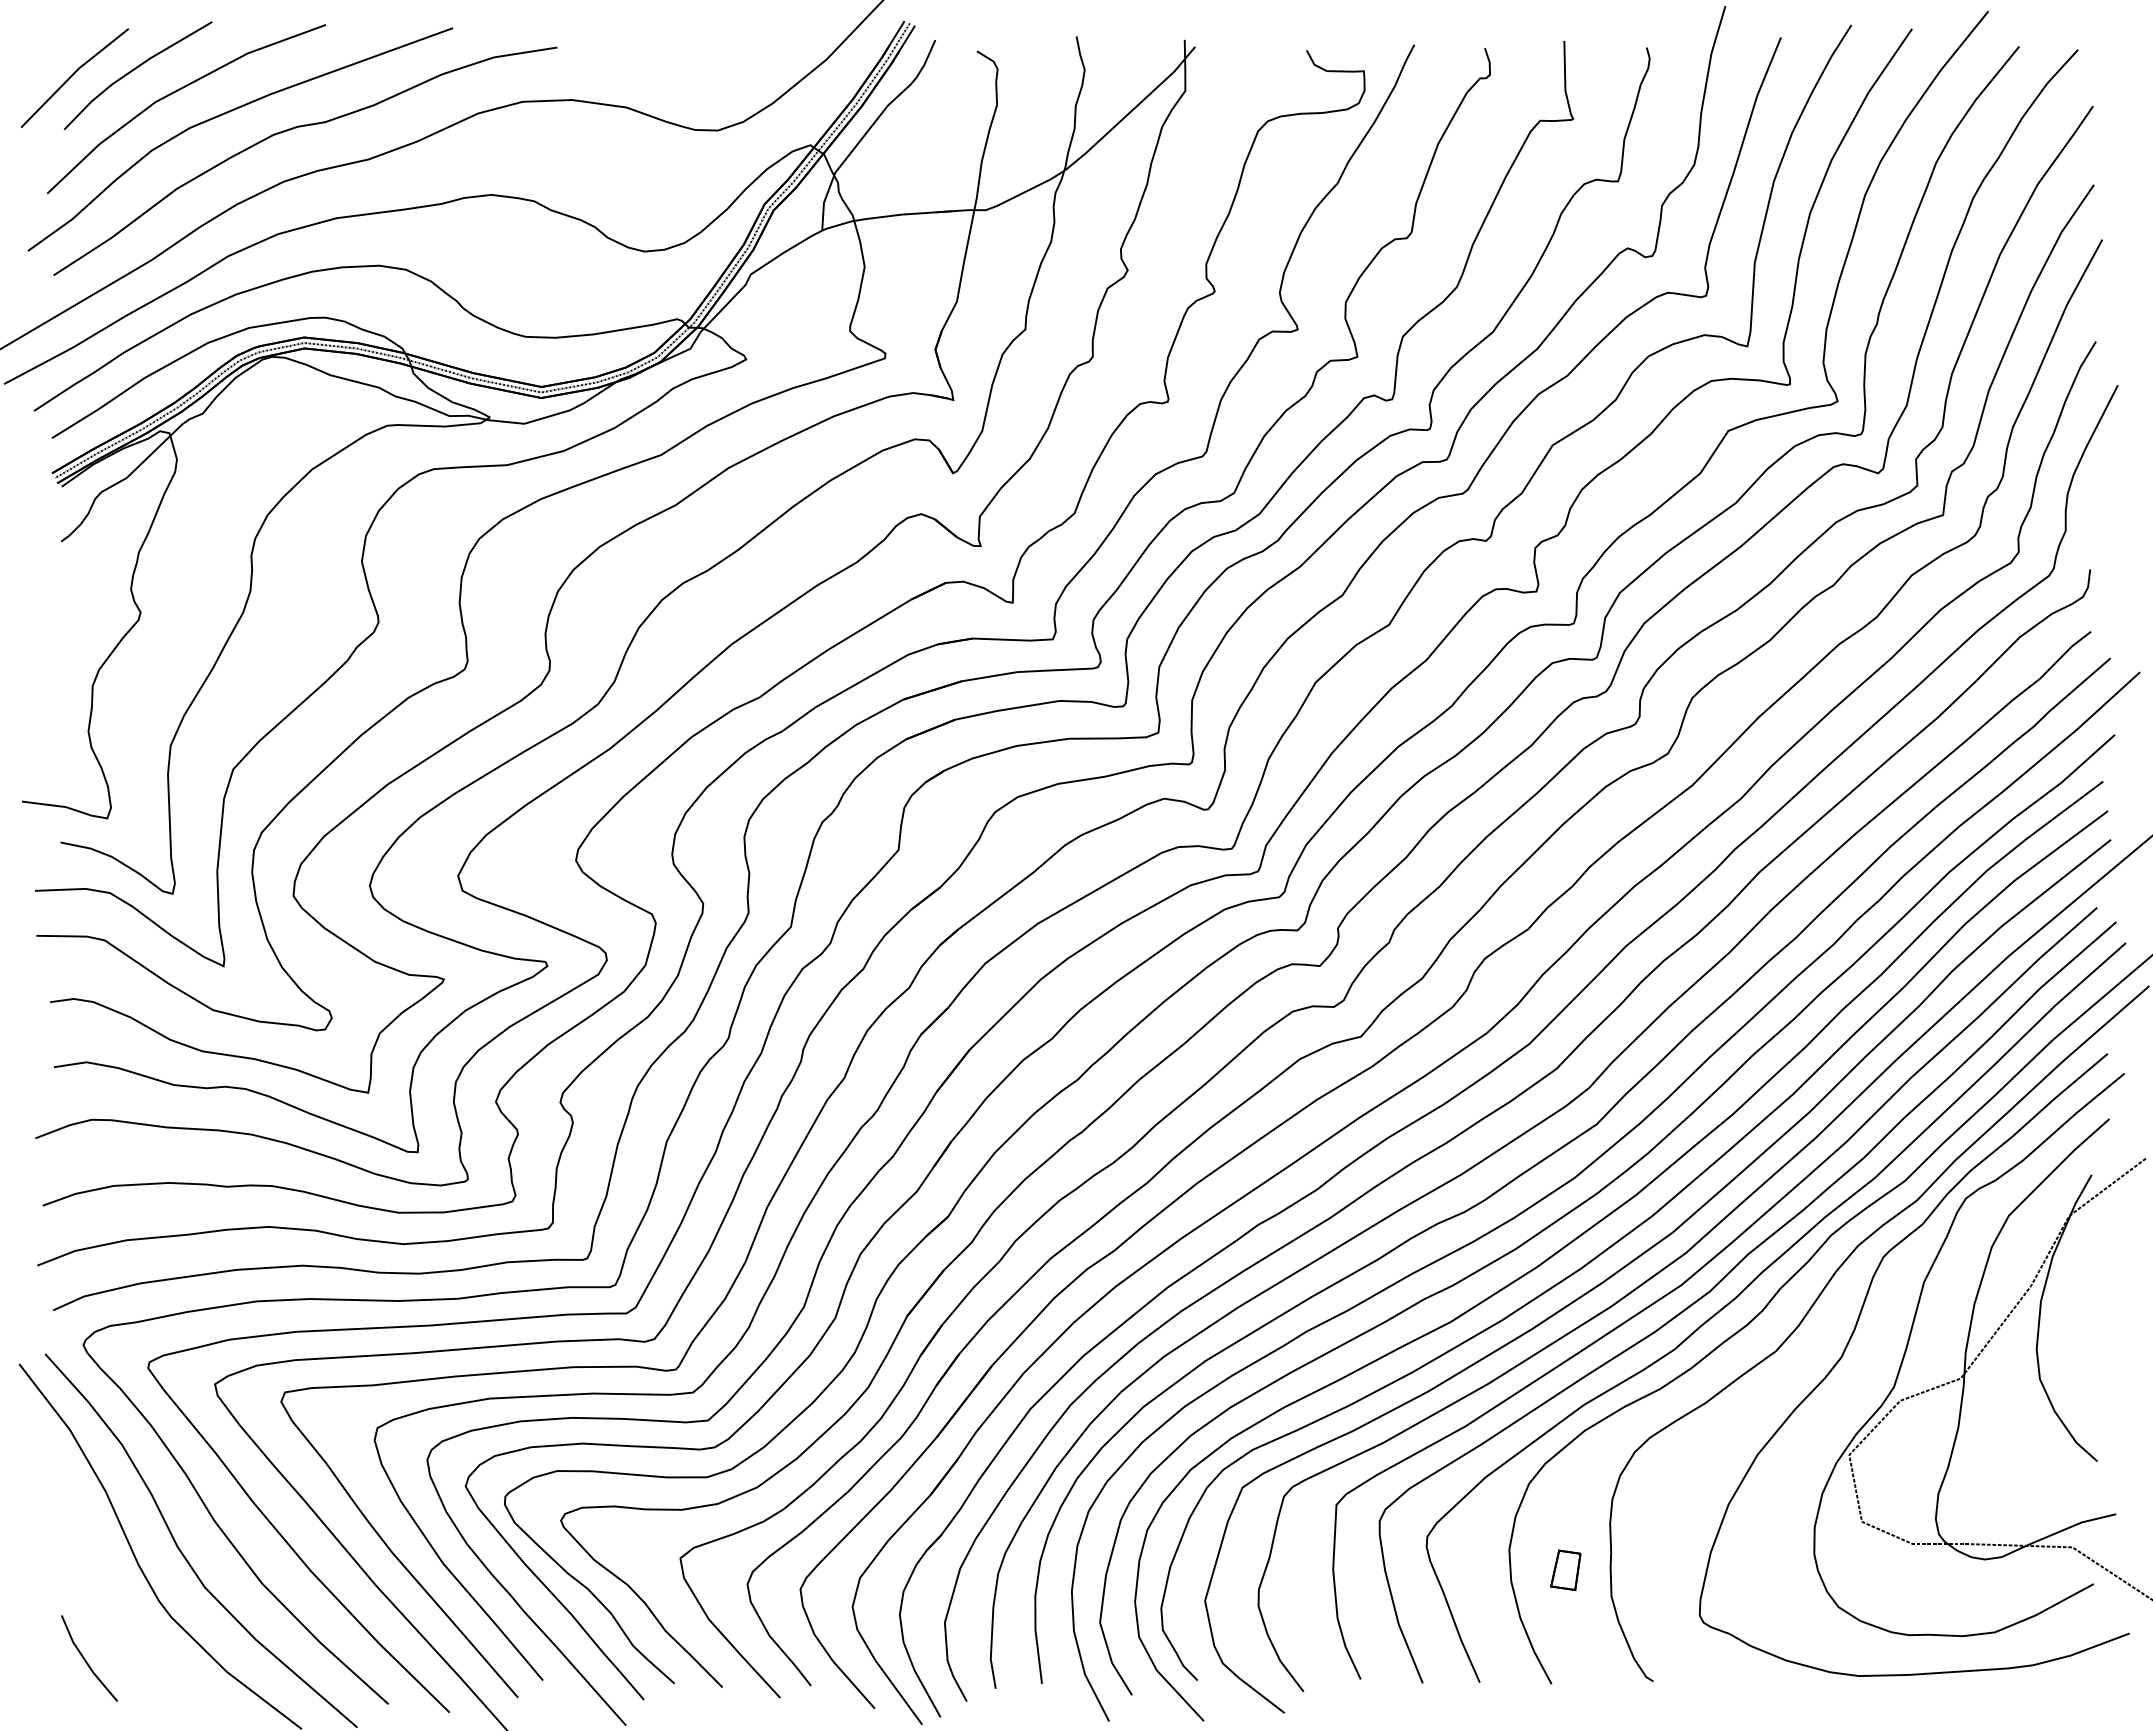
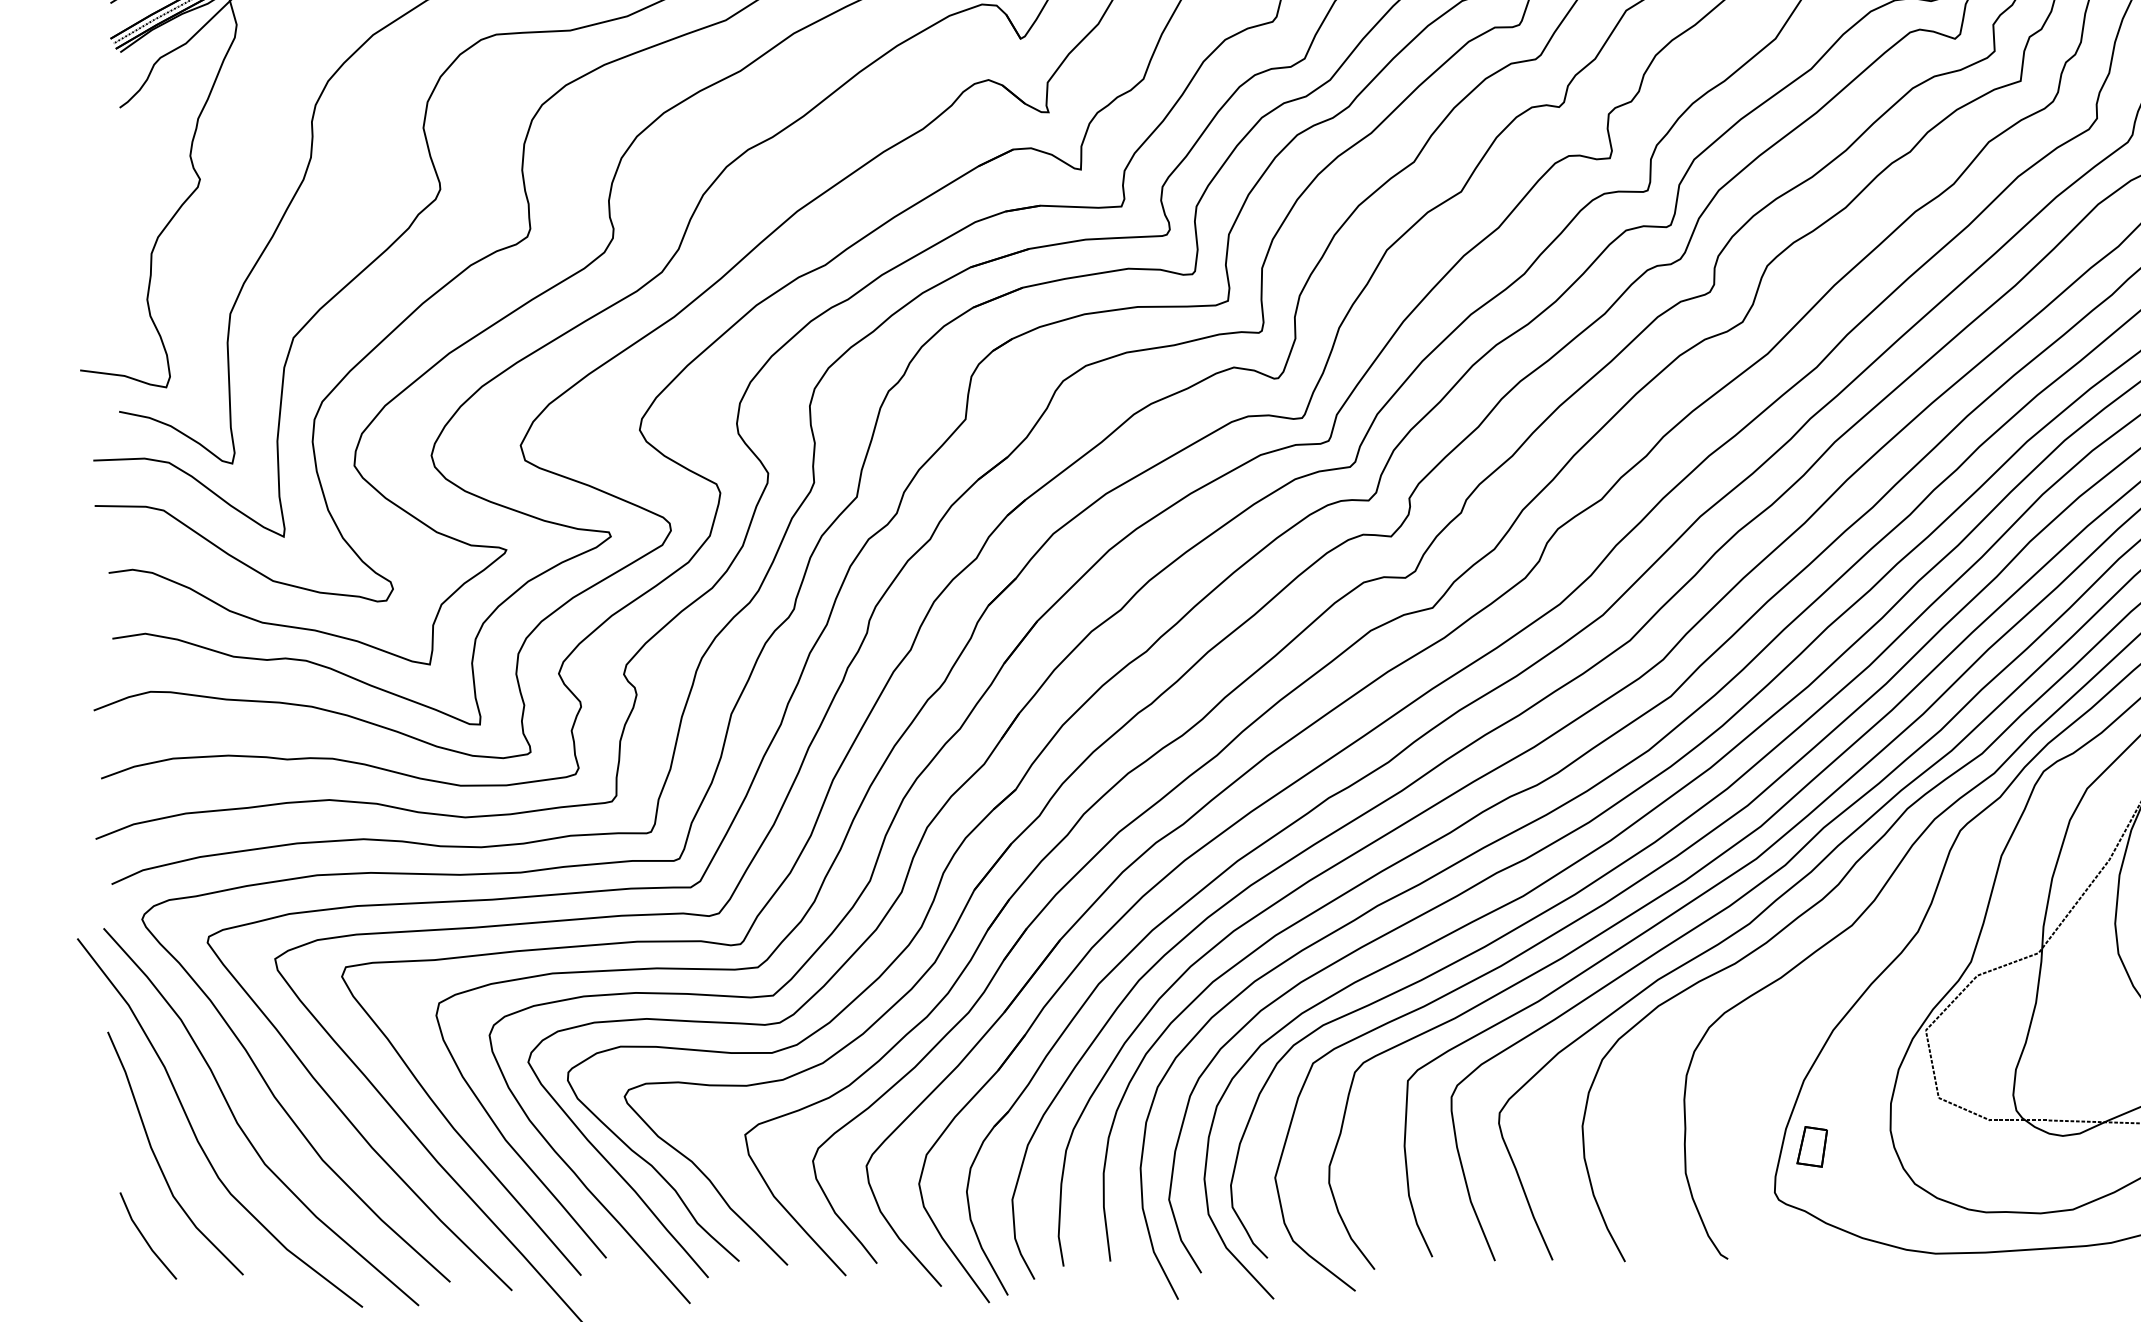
part: (1565, 1569) -> (1811, 1146), moved
curve: (99, 1584) -> (158, 1161), added

